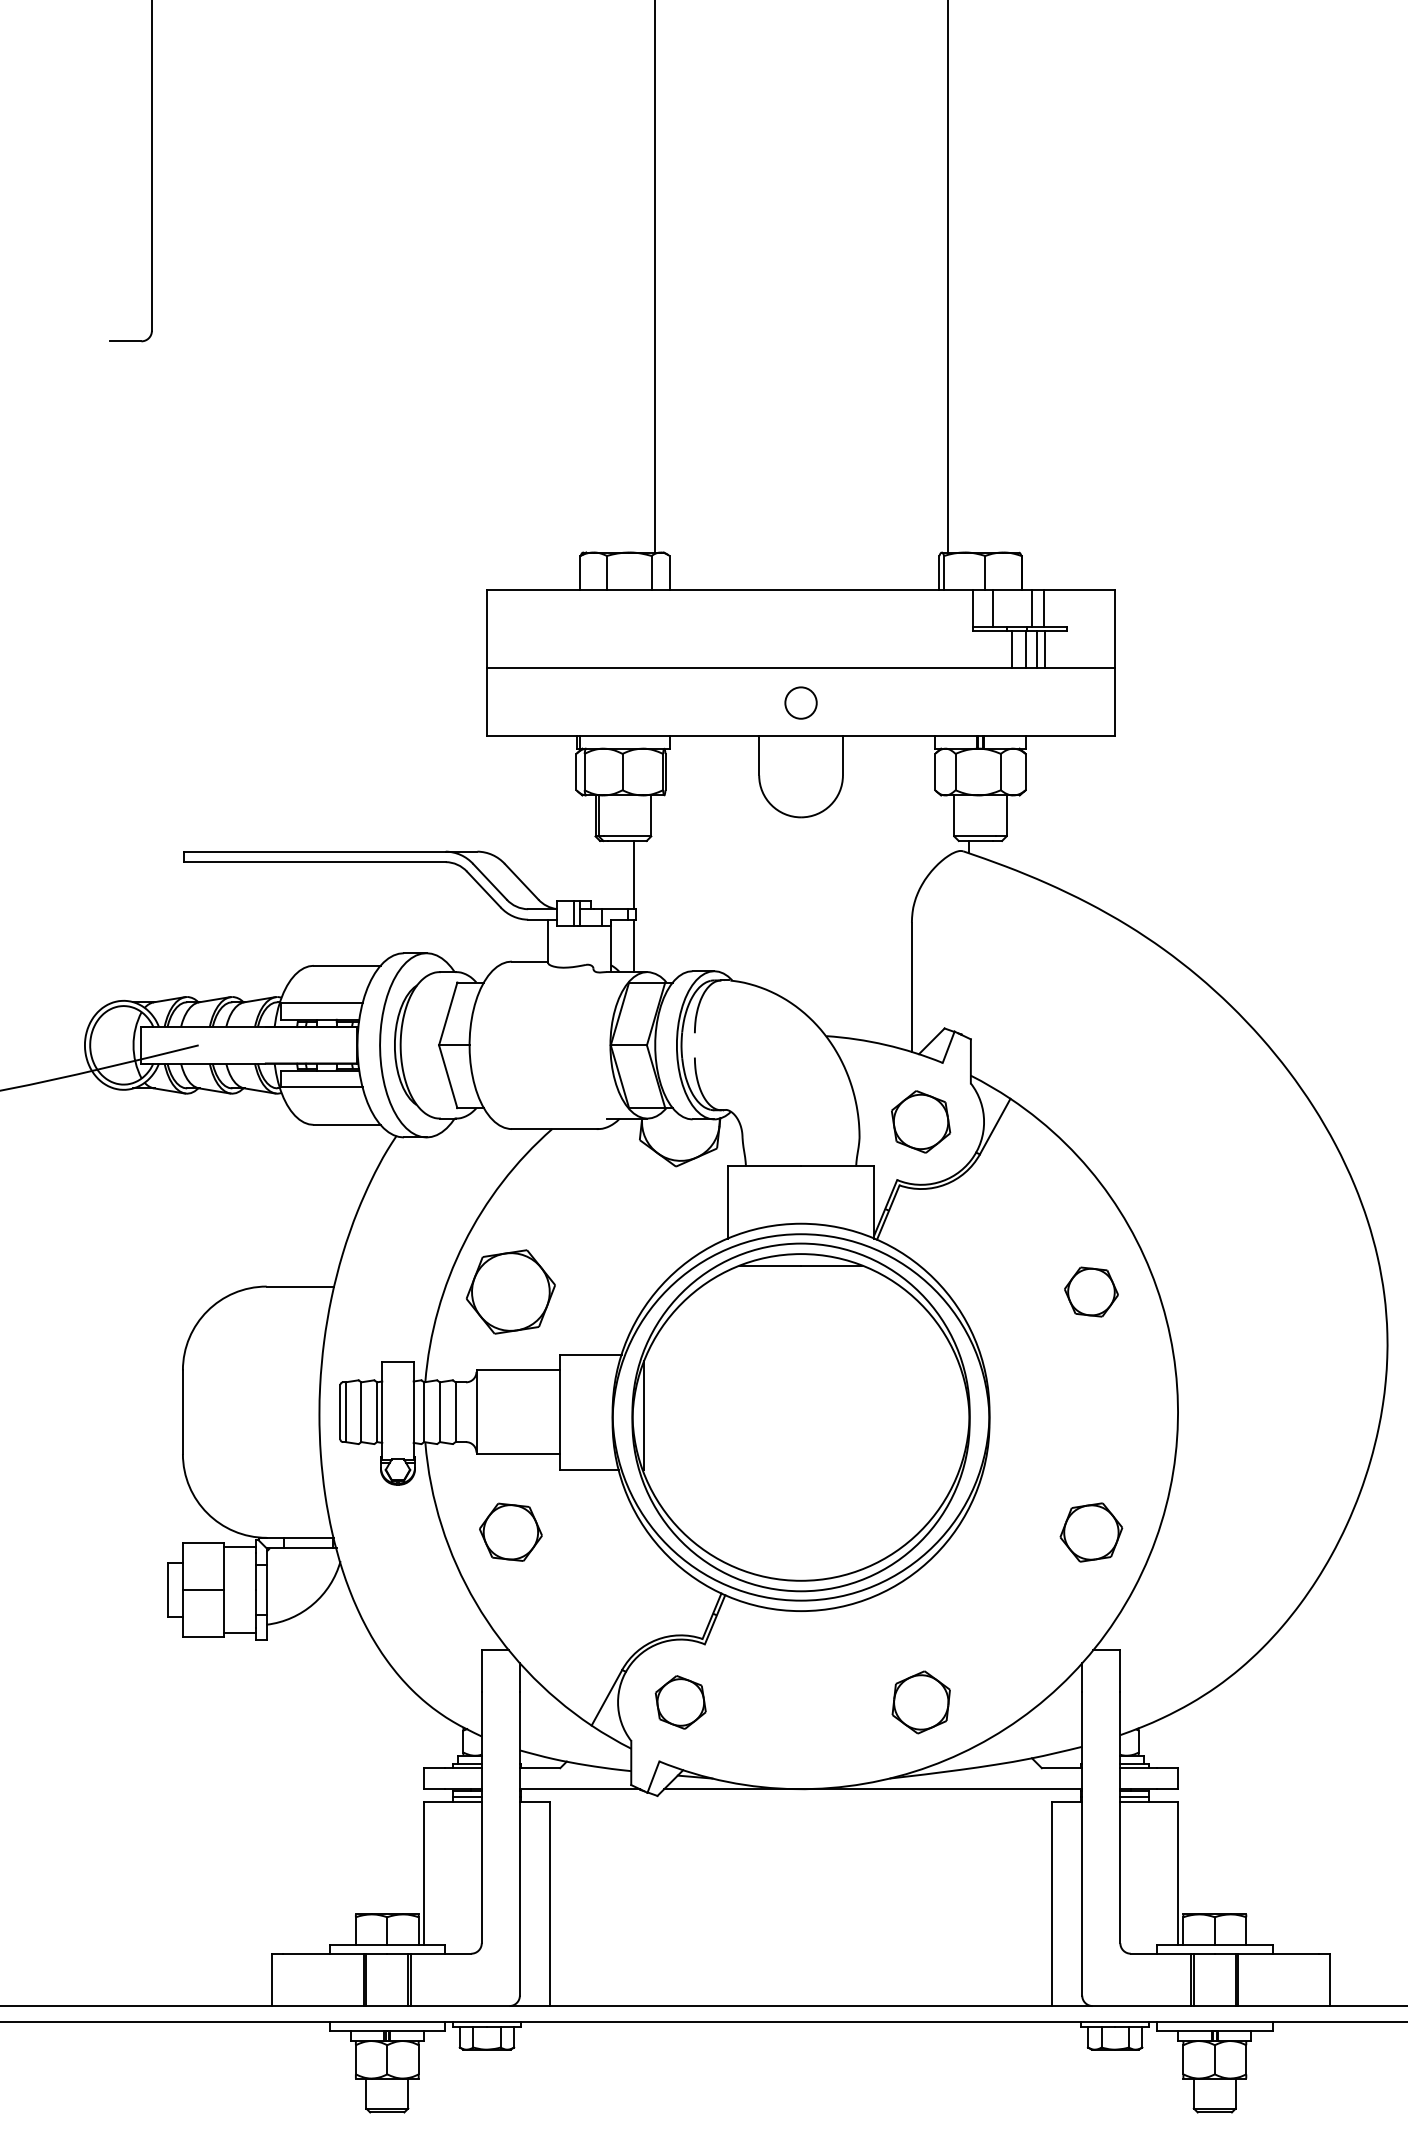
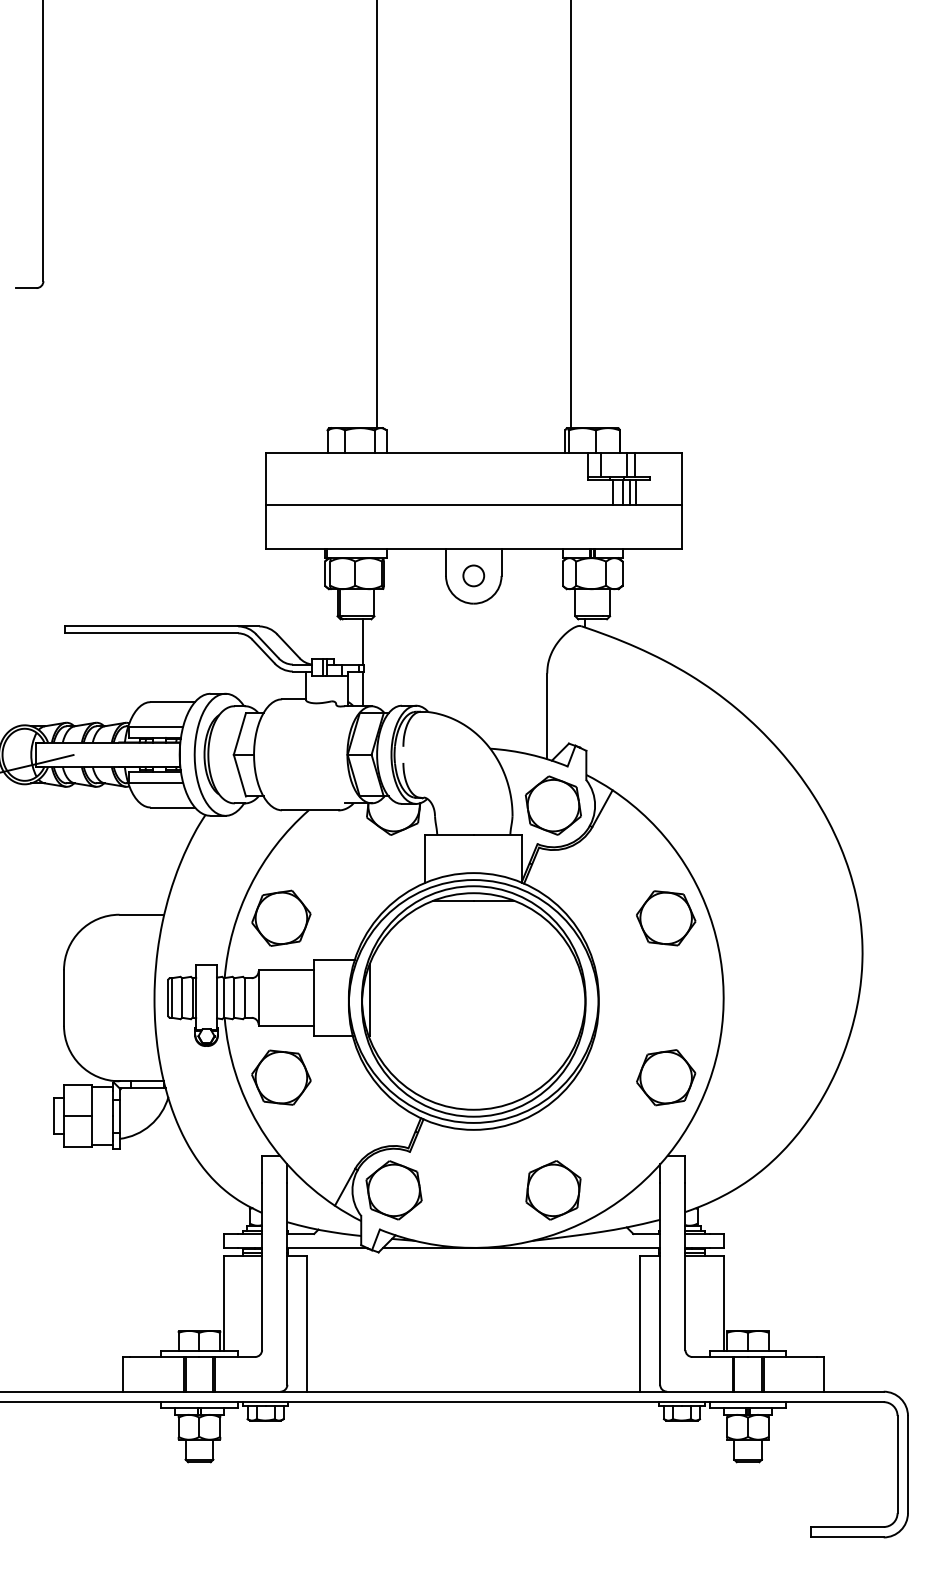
circle: (800, 702) -> (473, 575), moved
part: (919, 1121) -> (552, 805), size x1.43
part: (1091, 1292) -> (666, 918), size x1.67
part: (511, 1532) -> (281, 1077), size x1.43
part: (1091, 1532) -> (666, 1077), size x1.43
part: (679, 1702) -> (393, 1190), size x1.67
part: (921, 1702) -> (553, 1190), size x1.43

